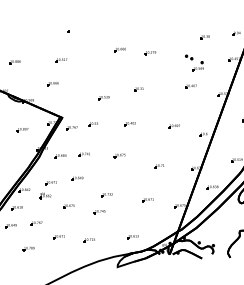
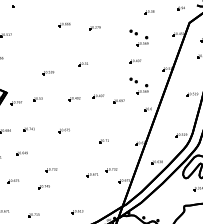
part: (194, 110) -> (139, 85), added
part: (153, 121) -> (98, 96), added
part: (166, 195) -> (111, 170), added

